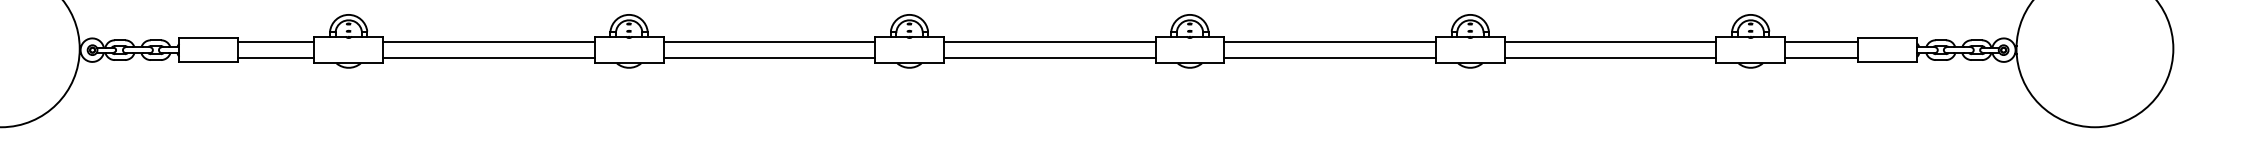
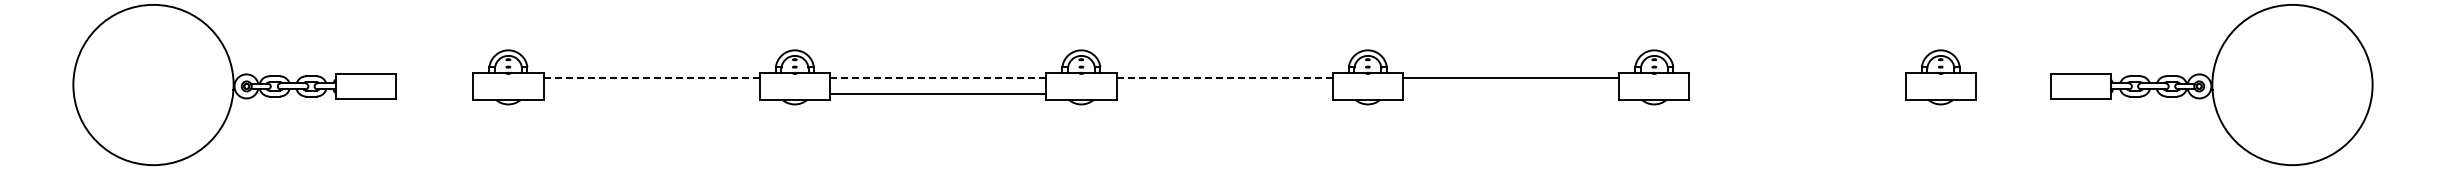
line: (276, 42) -> (434, 78), removed
line: (489, 42) -> (652, 78), solid -> dashed
line: (769, 42) -> (938, 78), solid -> dashed
line: (1050, 42) -> (1225, 78), solid -> dashed
line: (1610, 42) -> (1797, 78), removed
line: (1820, 42) -> (2012, 78), removed
line: (276, 58) -> (434, 94), removed
line: (488, 58) -> (651, 94), removed
line: (1049, 58) -> (1224, 94), removed
line: (1330, 58) -> (1511, 94), removed
line: (1610, 58) -> (1797, 94), removed
line: (1820, 58) -> (2012, 94), removed

